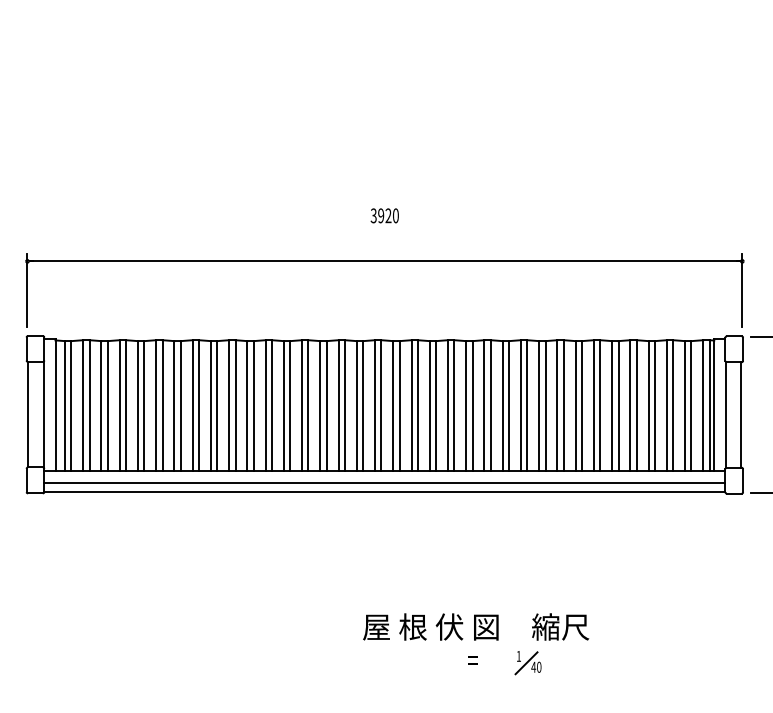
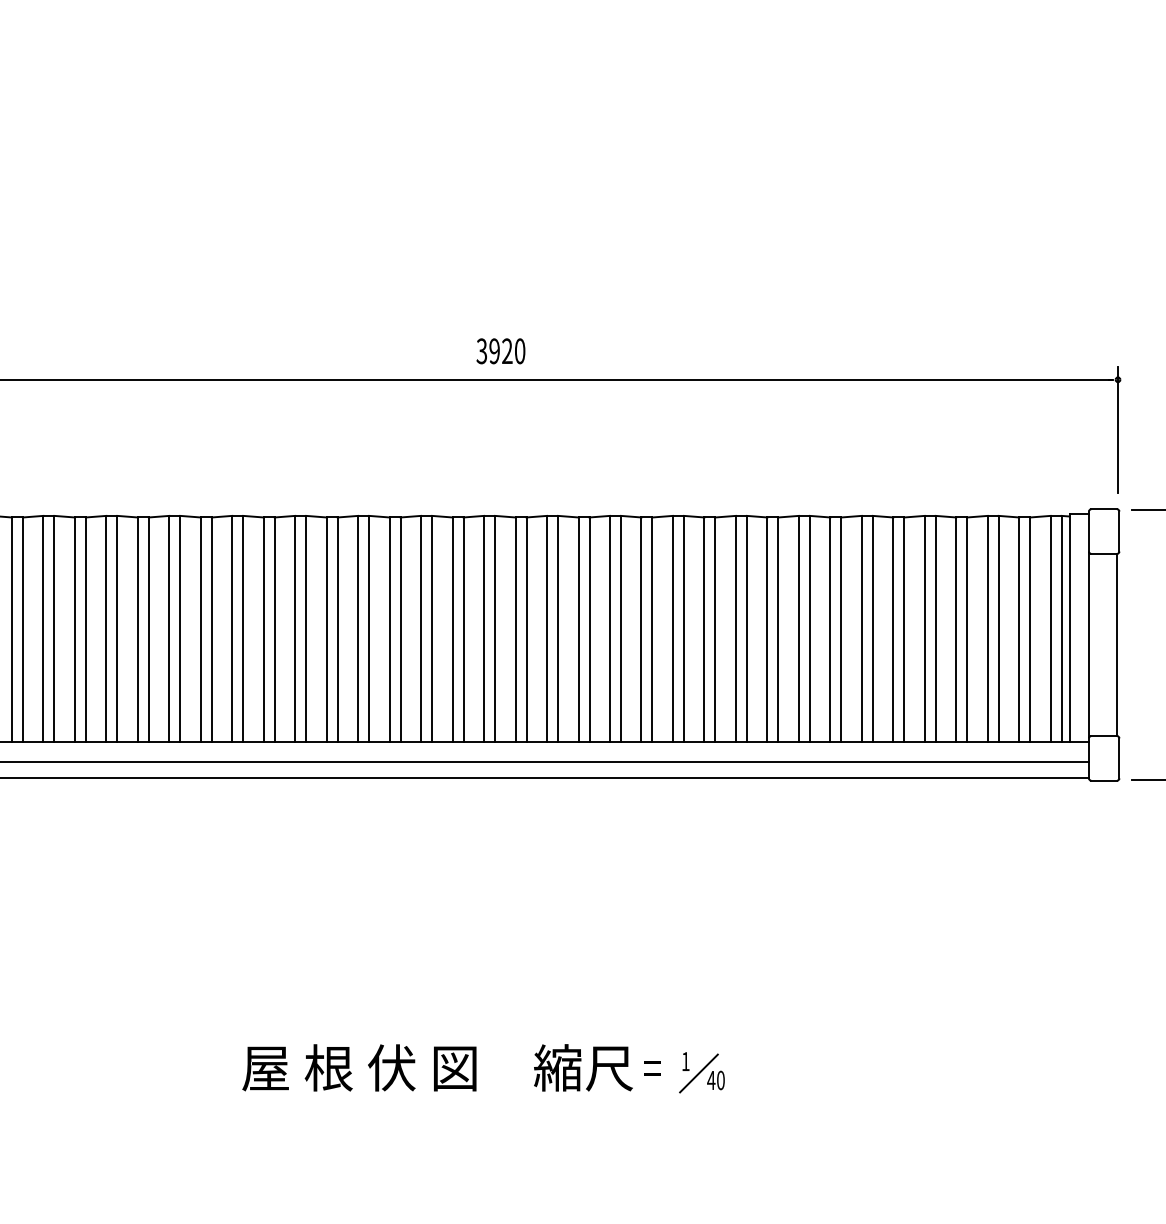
text: (384, 215) -> (500, 350), moved
text: (476, 626) -> (438, 1066), moved
part: (527, 663) -> (700, 1073), moved

